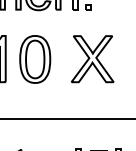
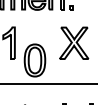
part: (34, 59) -> (34, 60), moved

